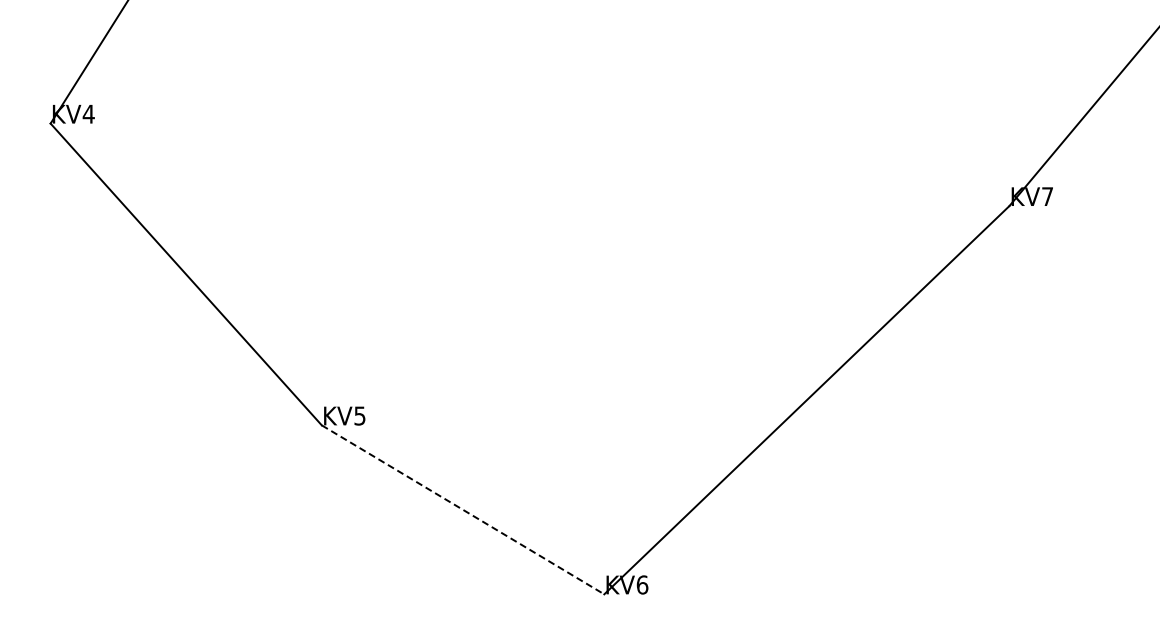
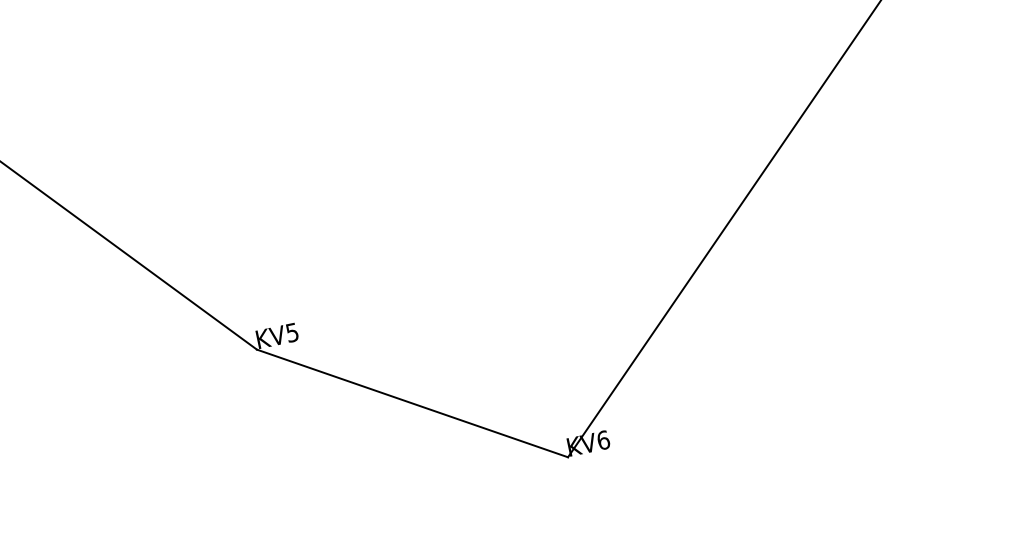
line: (463, 509) -> (412, 403), dashed -> solid

